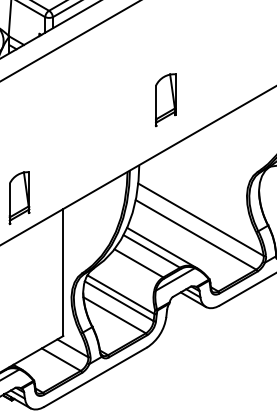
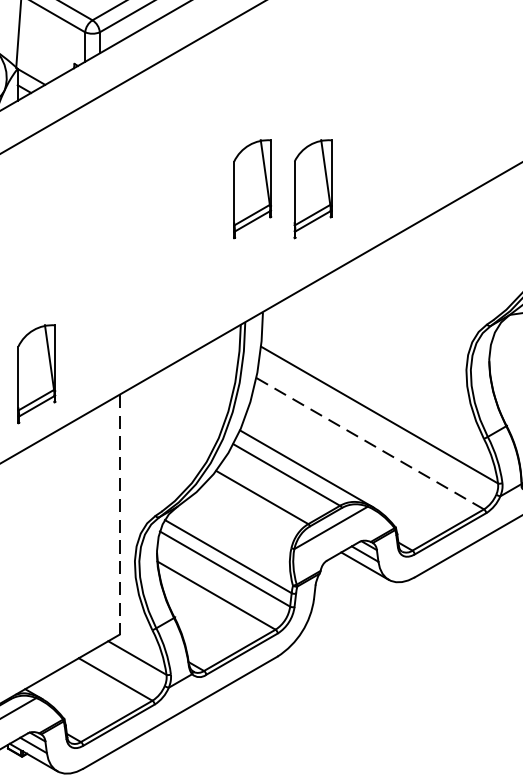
part: (133, 100) -> (252, 189), added
line: (196, 234) -> (371, 442), solid -> dashed
line: (63, 273) -> (119, 516), solid -> dashed

